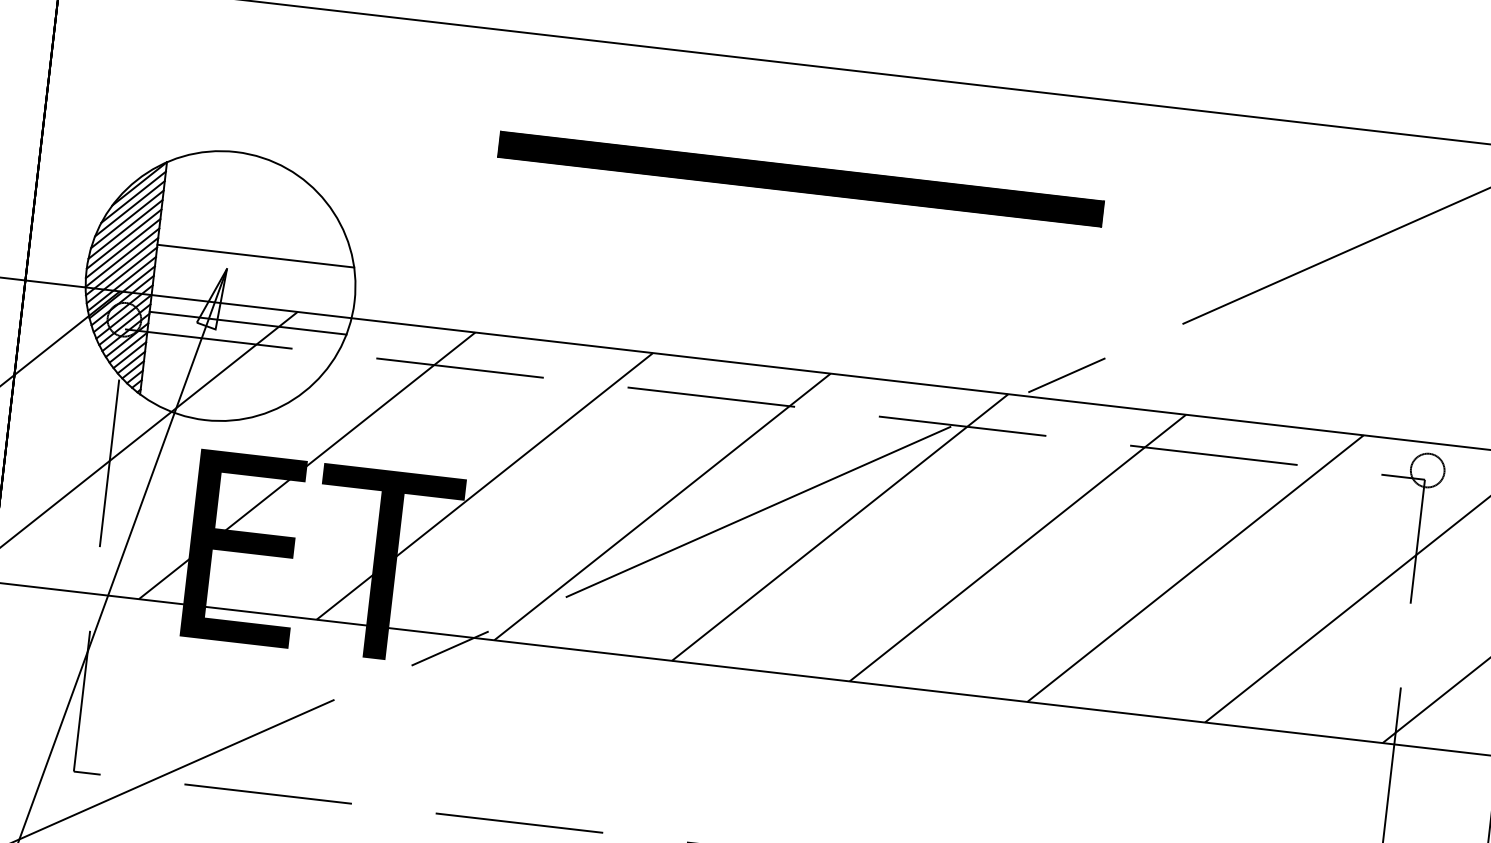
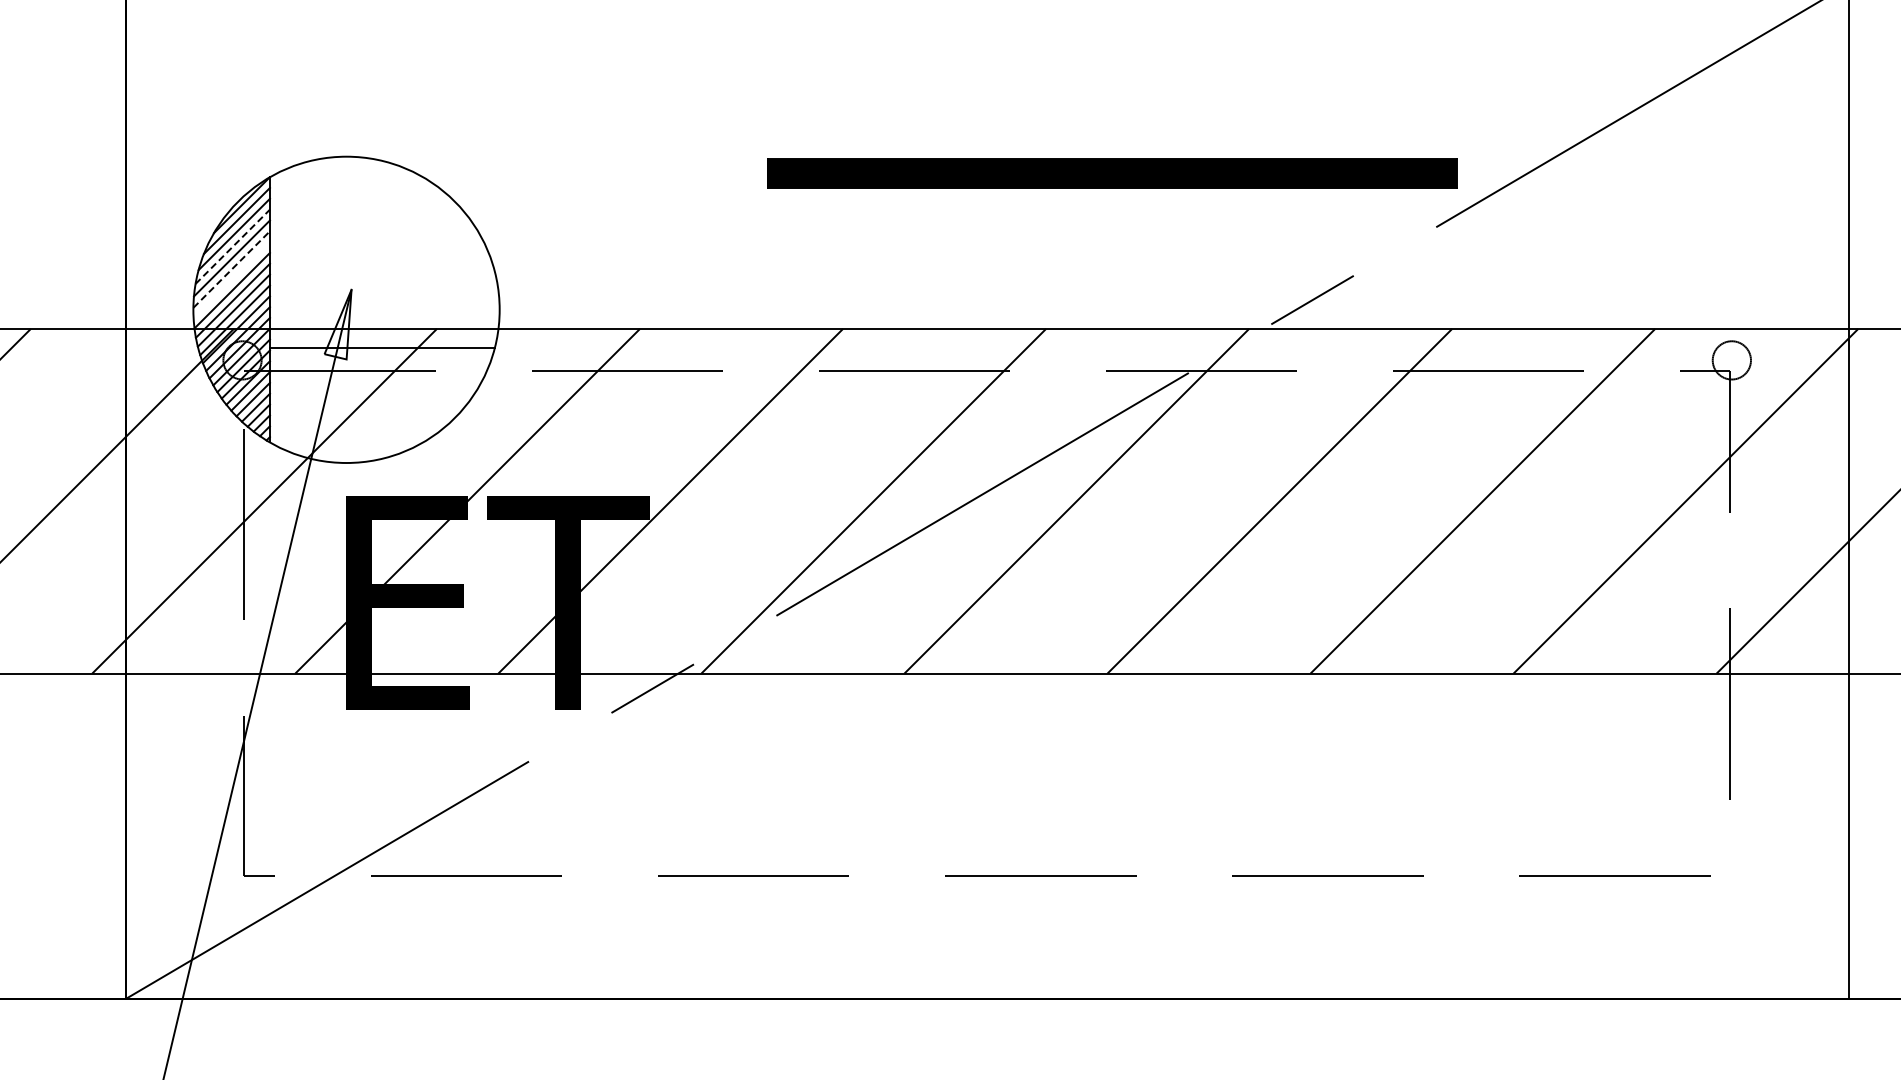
part: (801, 179) -> (1112, 173), moved
line: (127, 219) -> (232, 246), solid -> dashed
line: (124, 239) -> (232, 269), solid -> dashed
line: (122, 248) -> (231, 280), removed
line: (255, 256) -> (381, 271), removed

